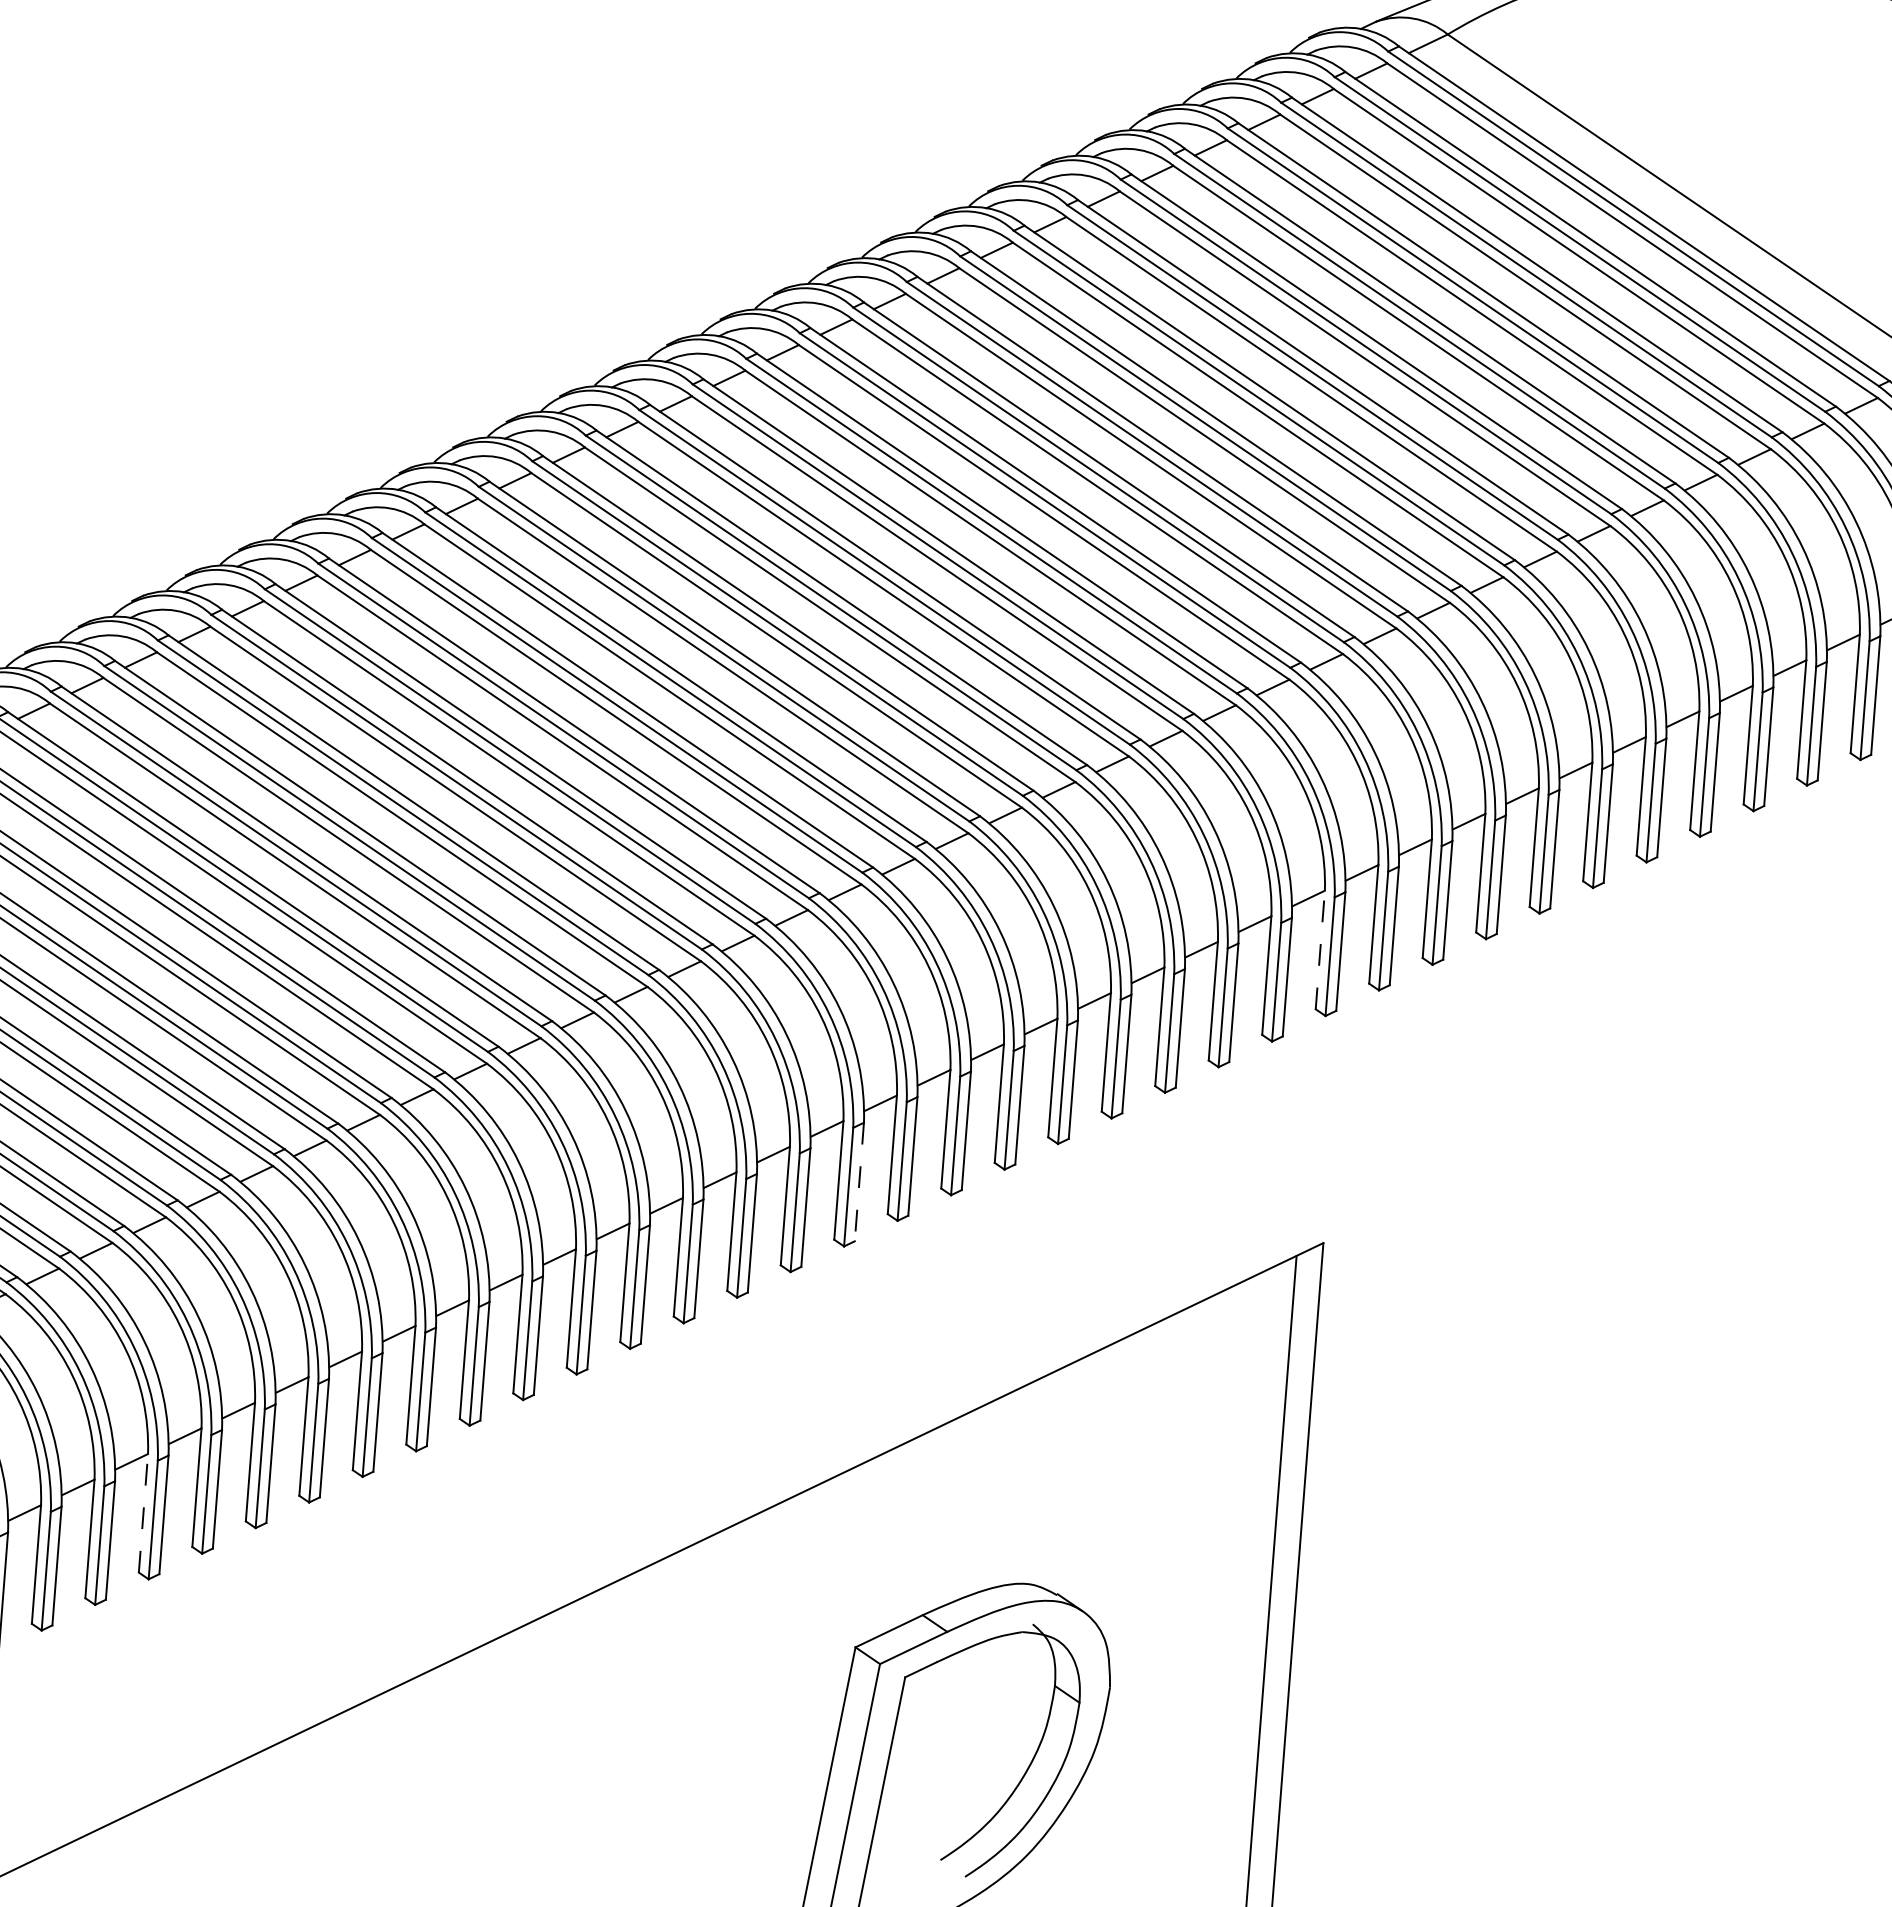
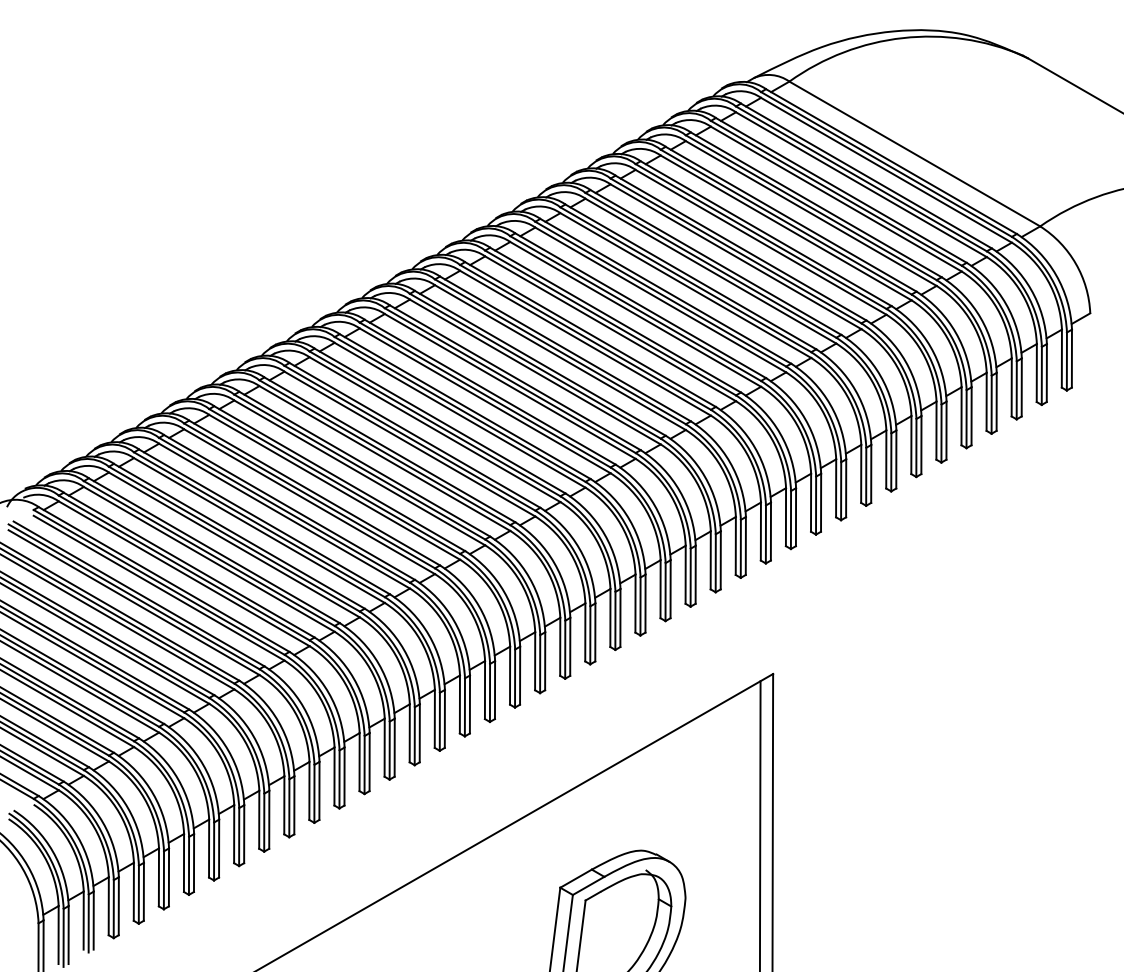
line: (1319, 949) -> (760, 531), dashed -> solid
line: (859, 1182) -> (545, 661), dashed -> solid
line: (144, 1513) -> (209, 848), dashed -> solid

